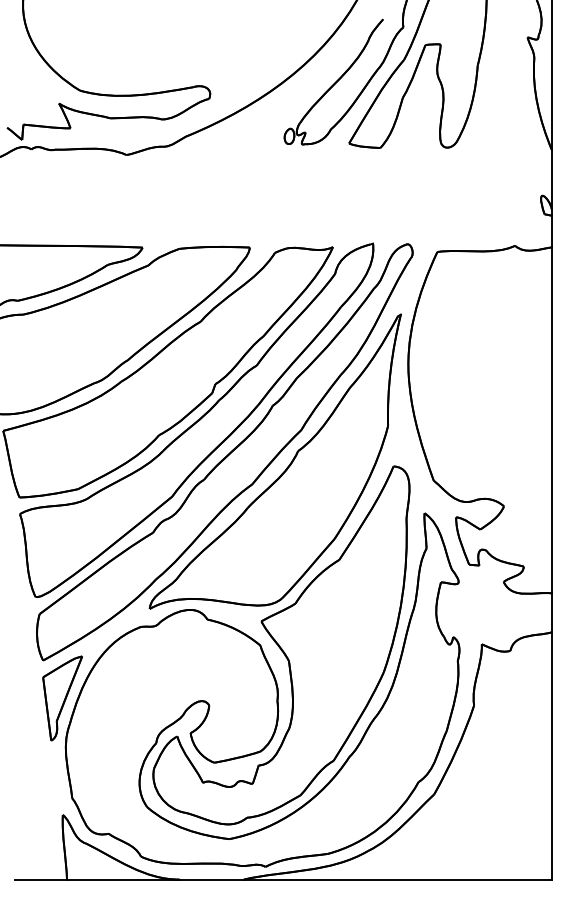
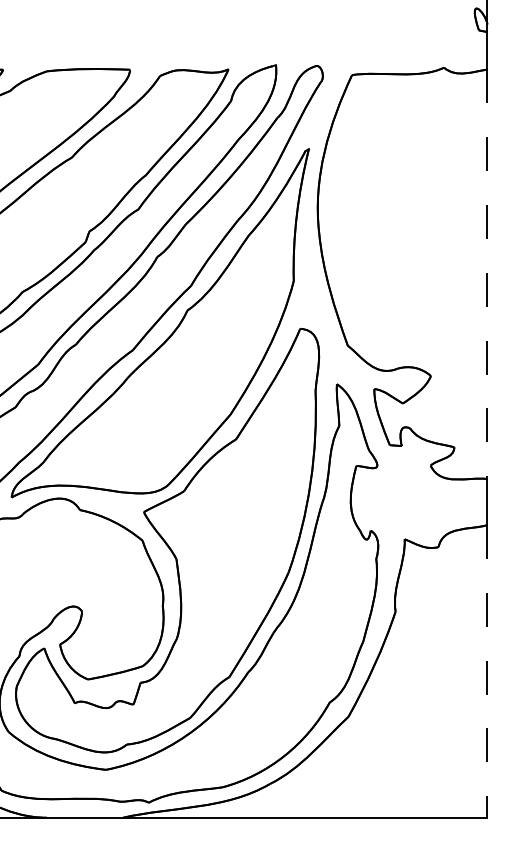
line: (551, 420) -> (487, 274), solid -> dashed
line: (551, 755) -> (487, 670), solid -> dashed

